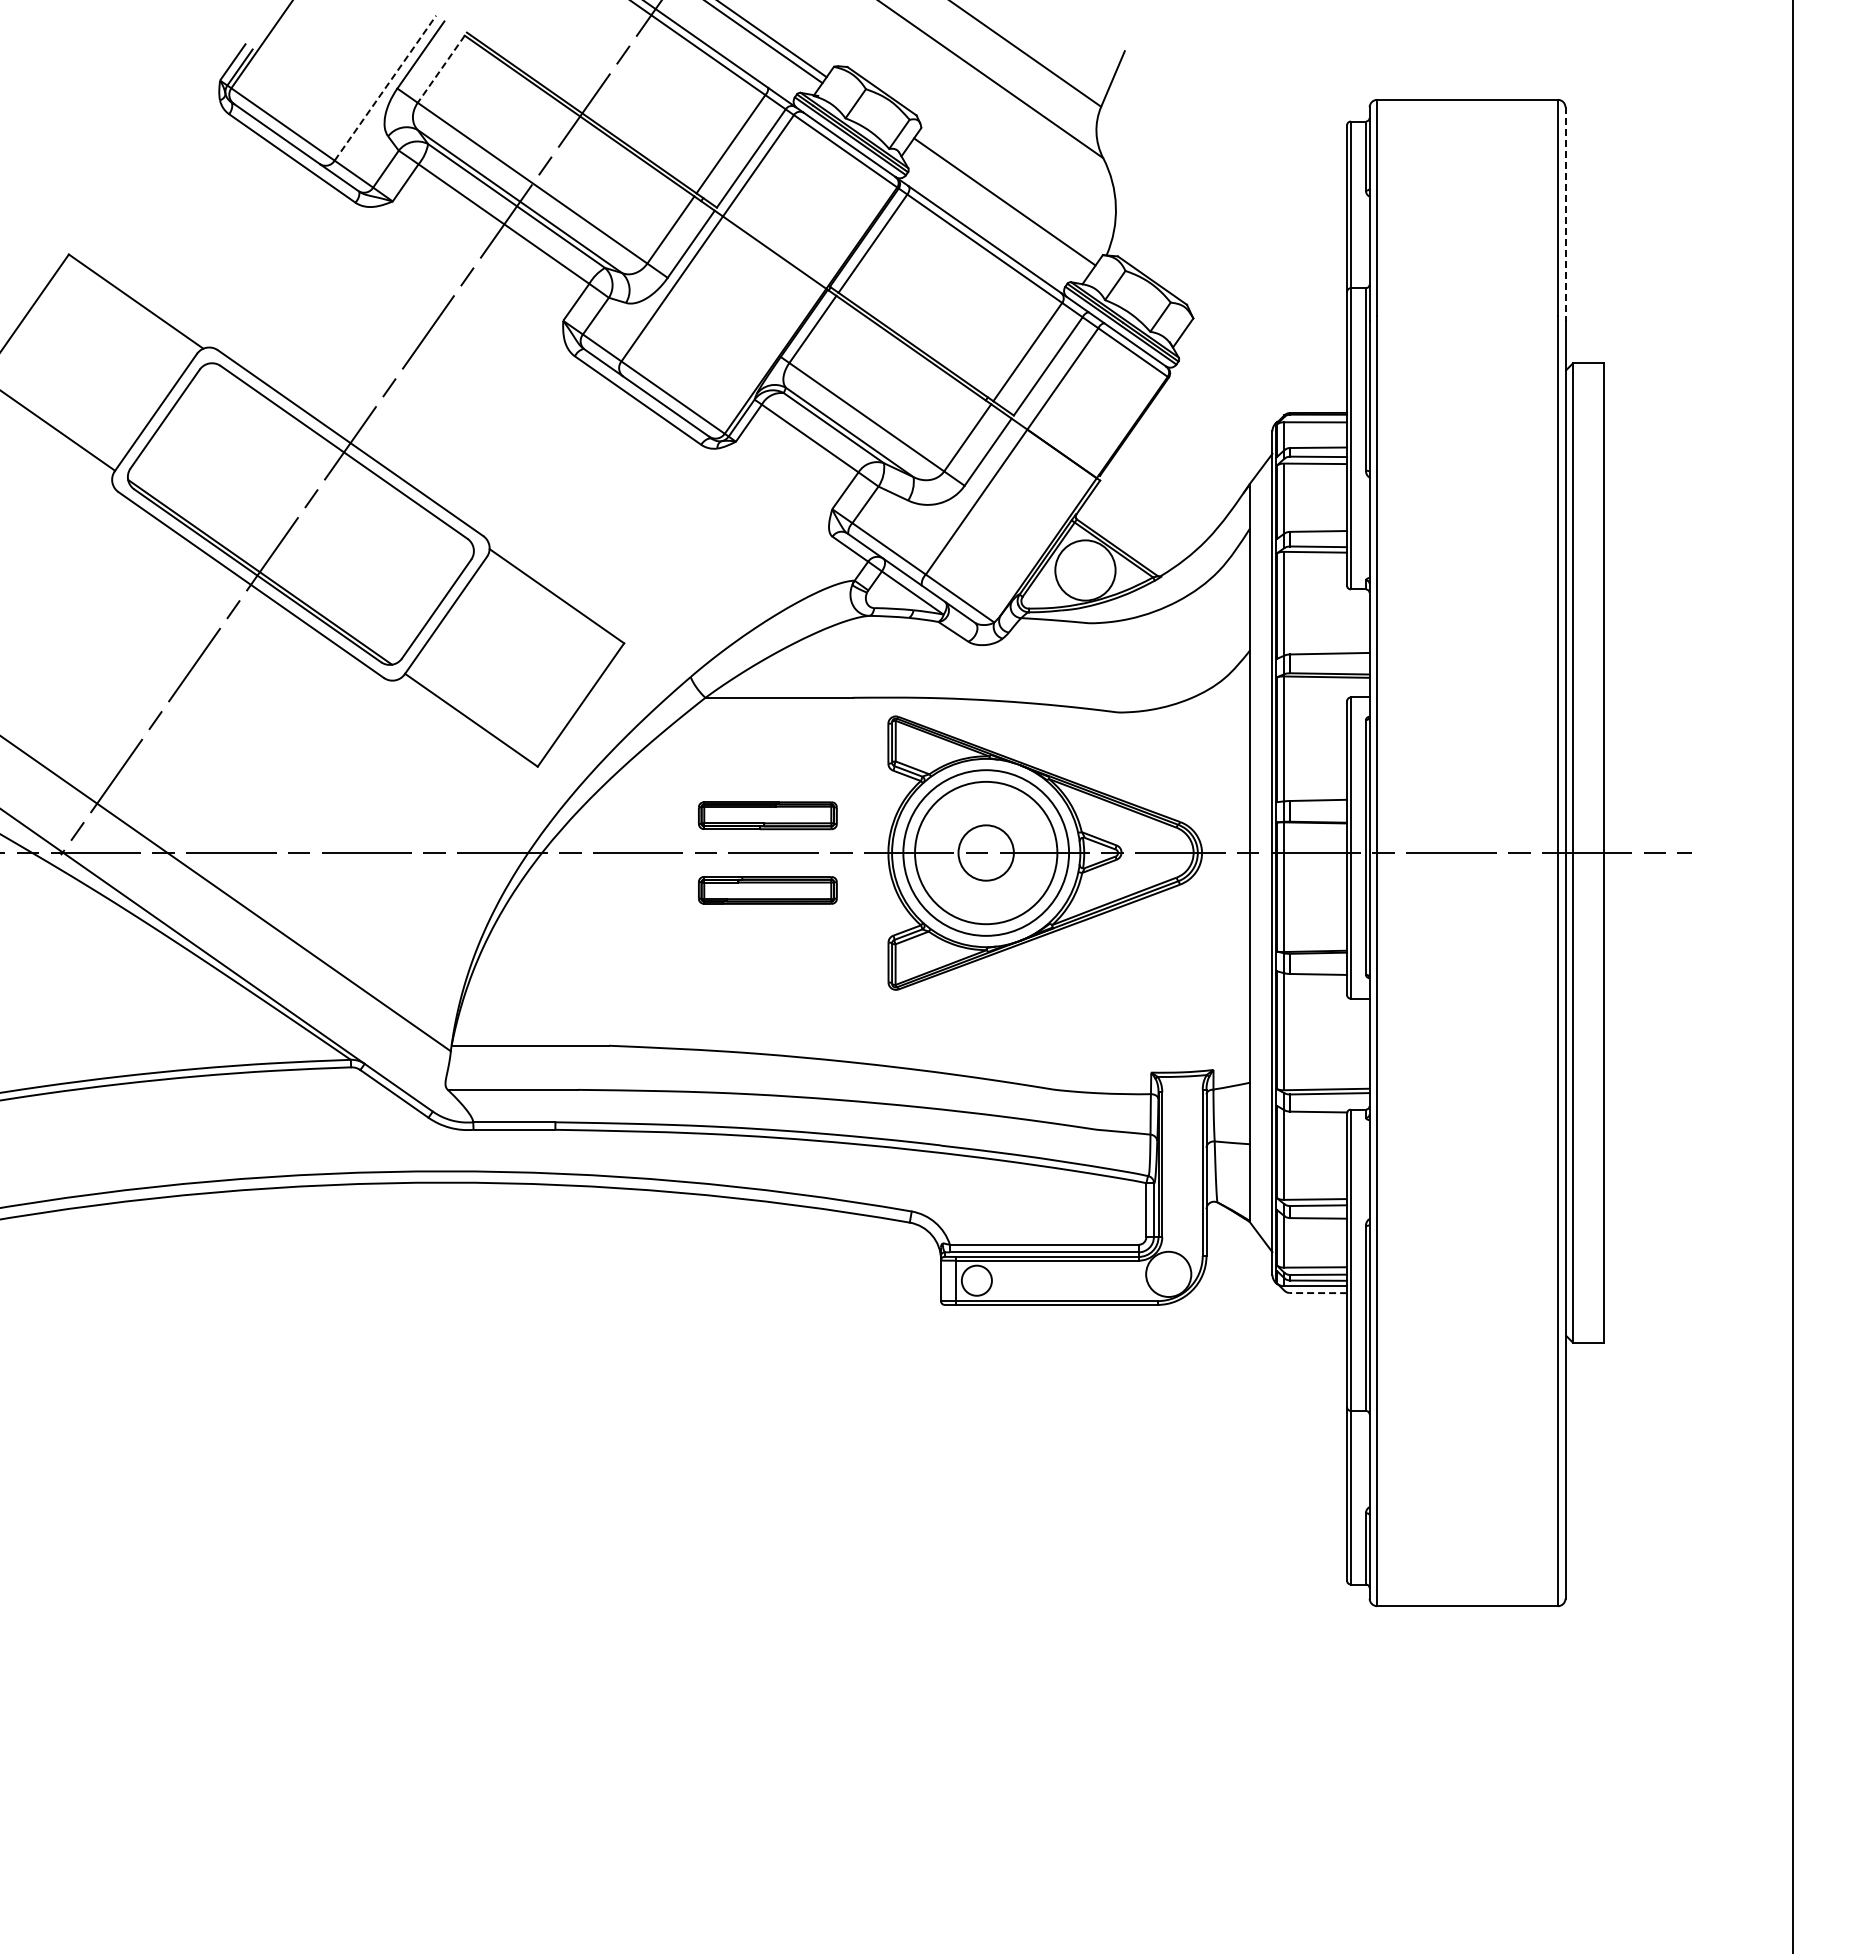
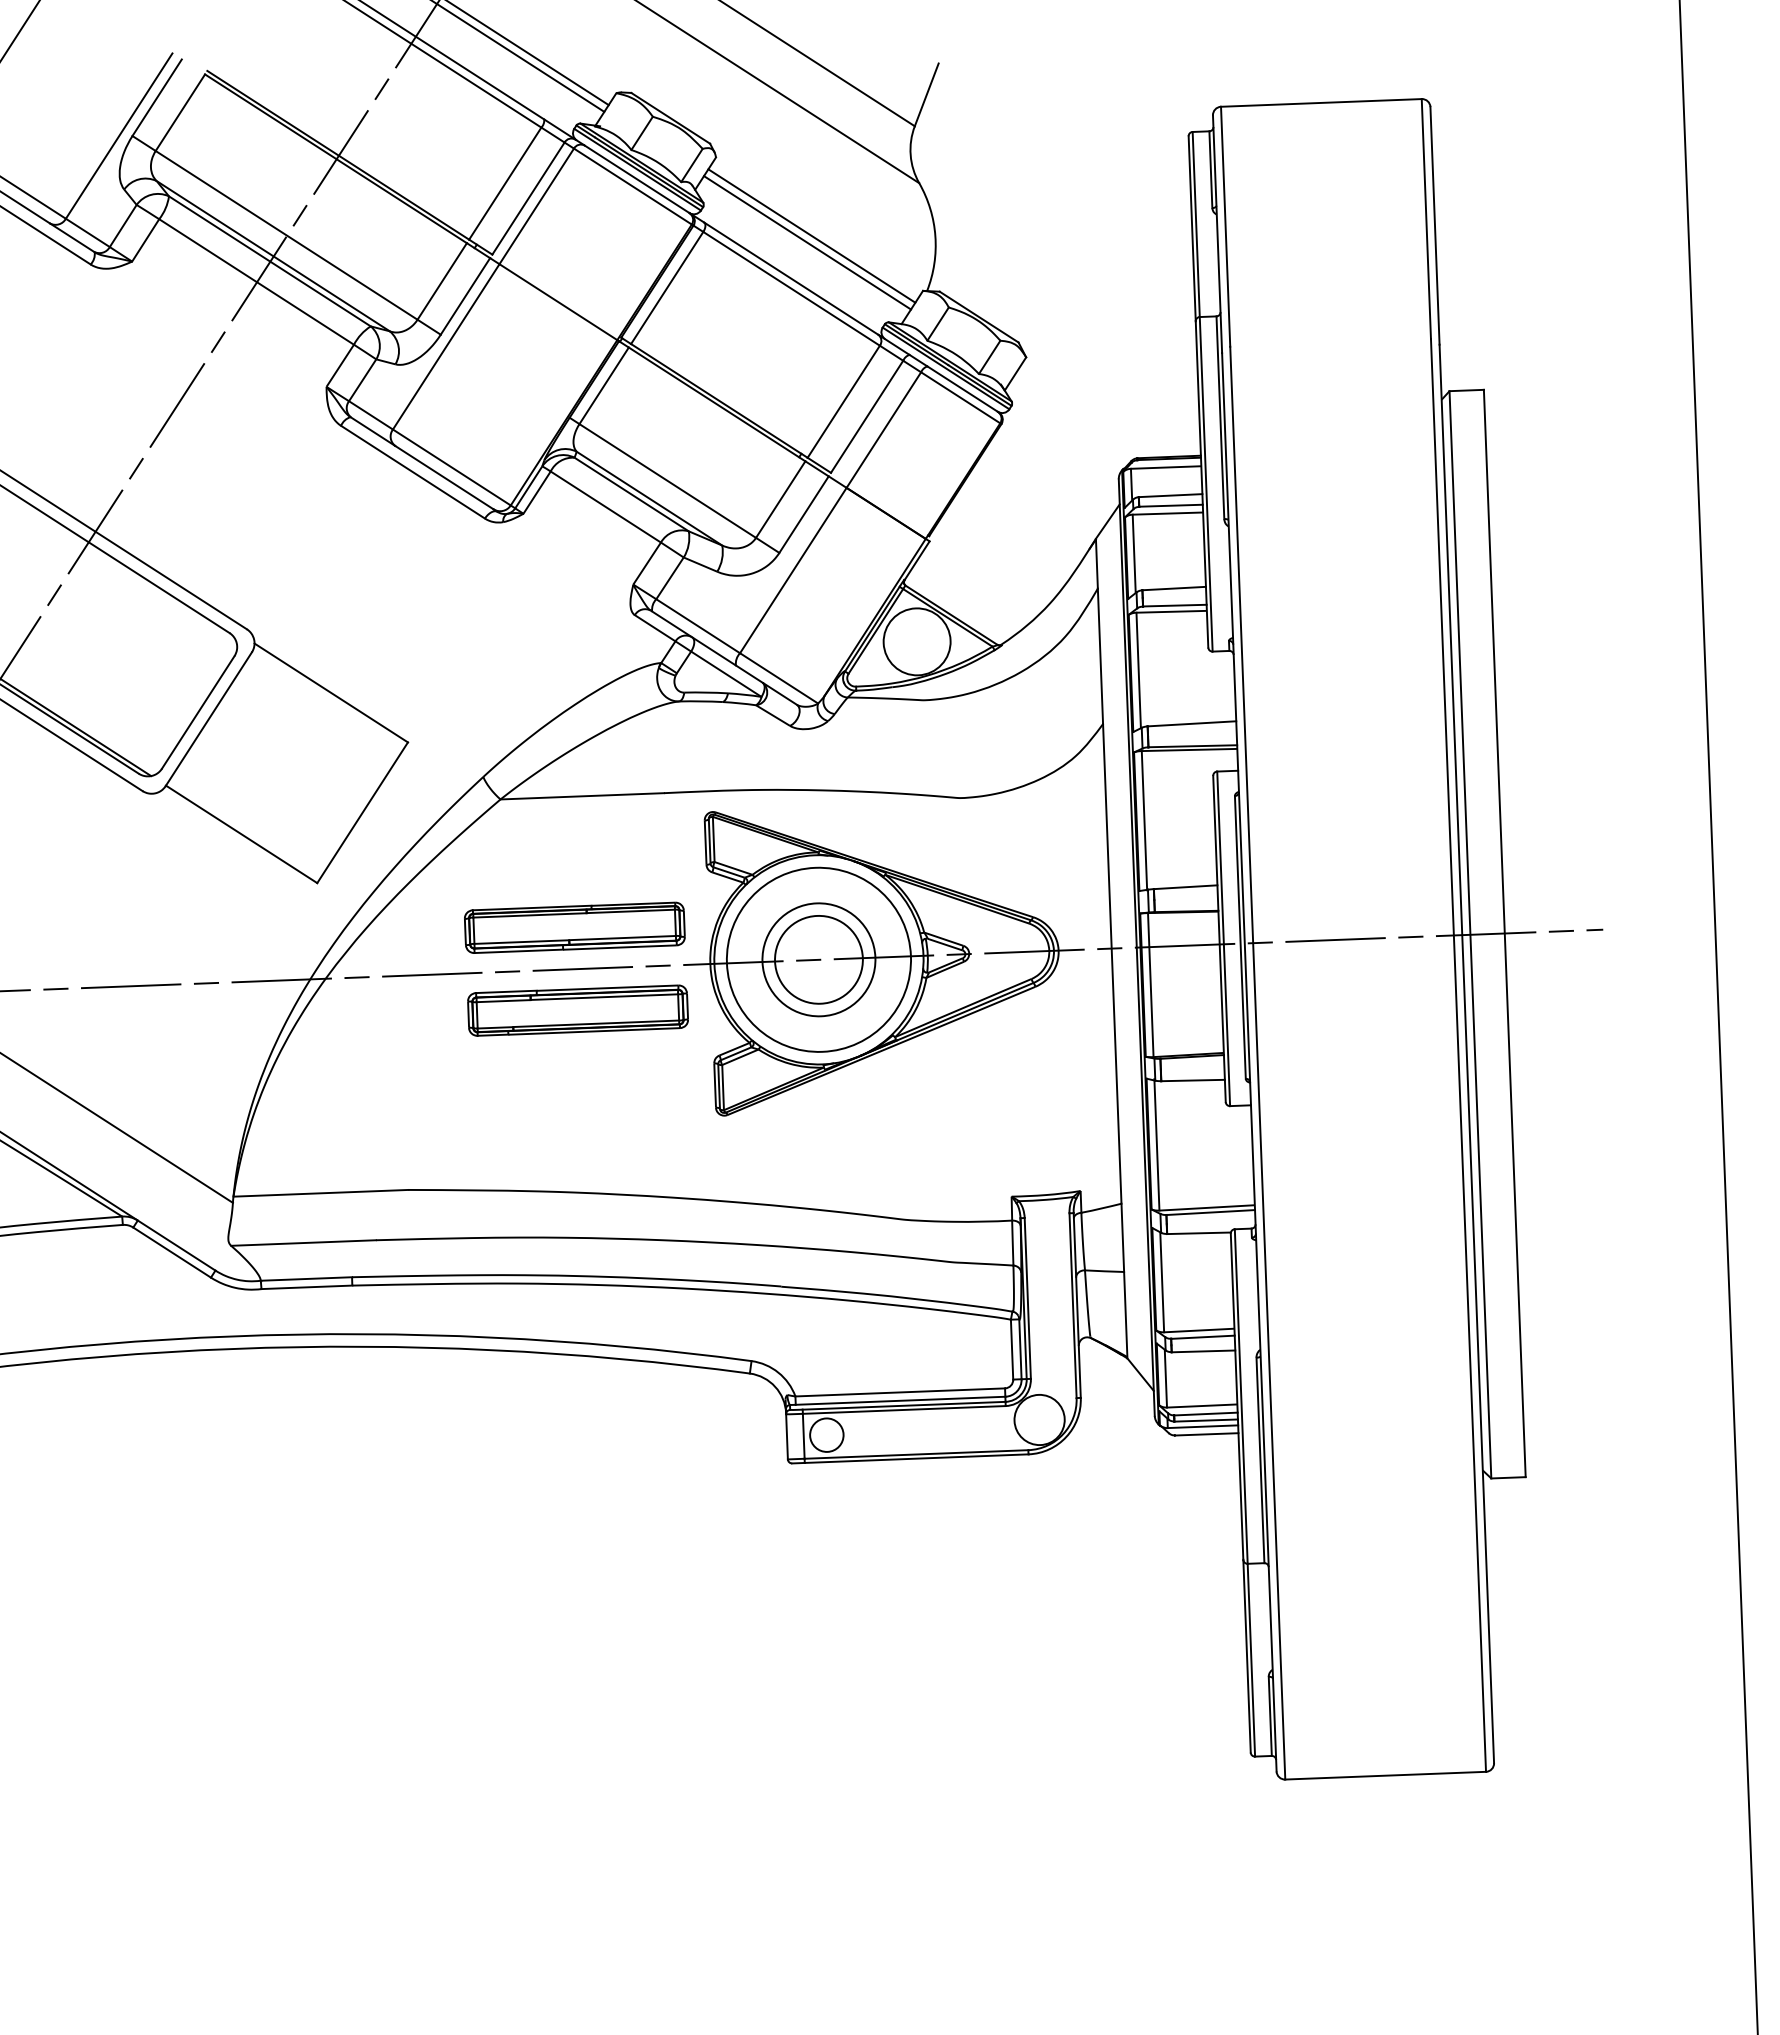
line: (441, 69) -> (180, 112), dashed -> solid
line: (385, 87) -> (119, 135), dashed -> solid
line: (1000, 207) -> (807, 242), added
line: (1565, 214) -> (1435, 226), dashed -> solid
part: (767, 815) -> (574, 927), size x1.43
circle: (985, 852) -> (818, 959), size x1.43
circle: (986, 852) -> (819, 959), size x0.71
part: (767, 890) -> (577, 1010), size x1.43
line: (1318, 1293) -> (1206, 1434), dashed -> solid

